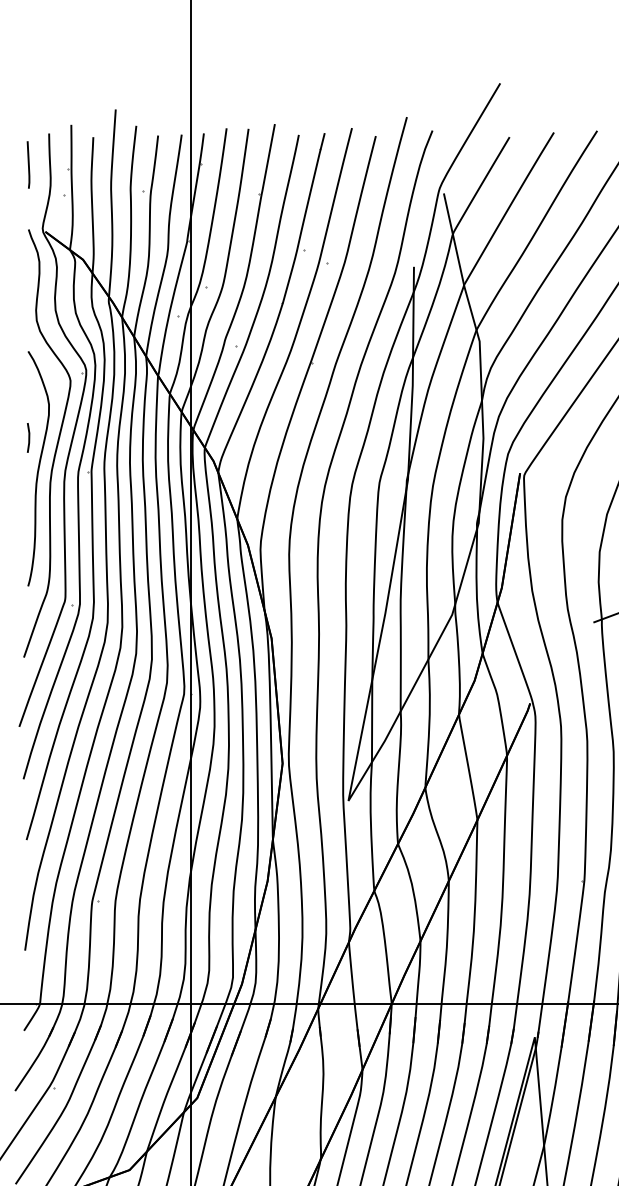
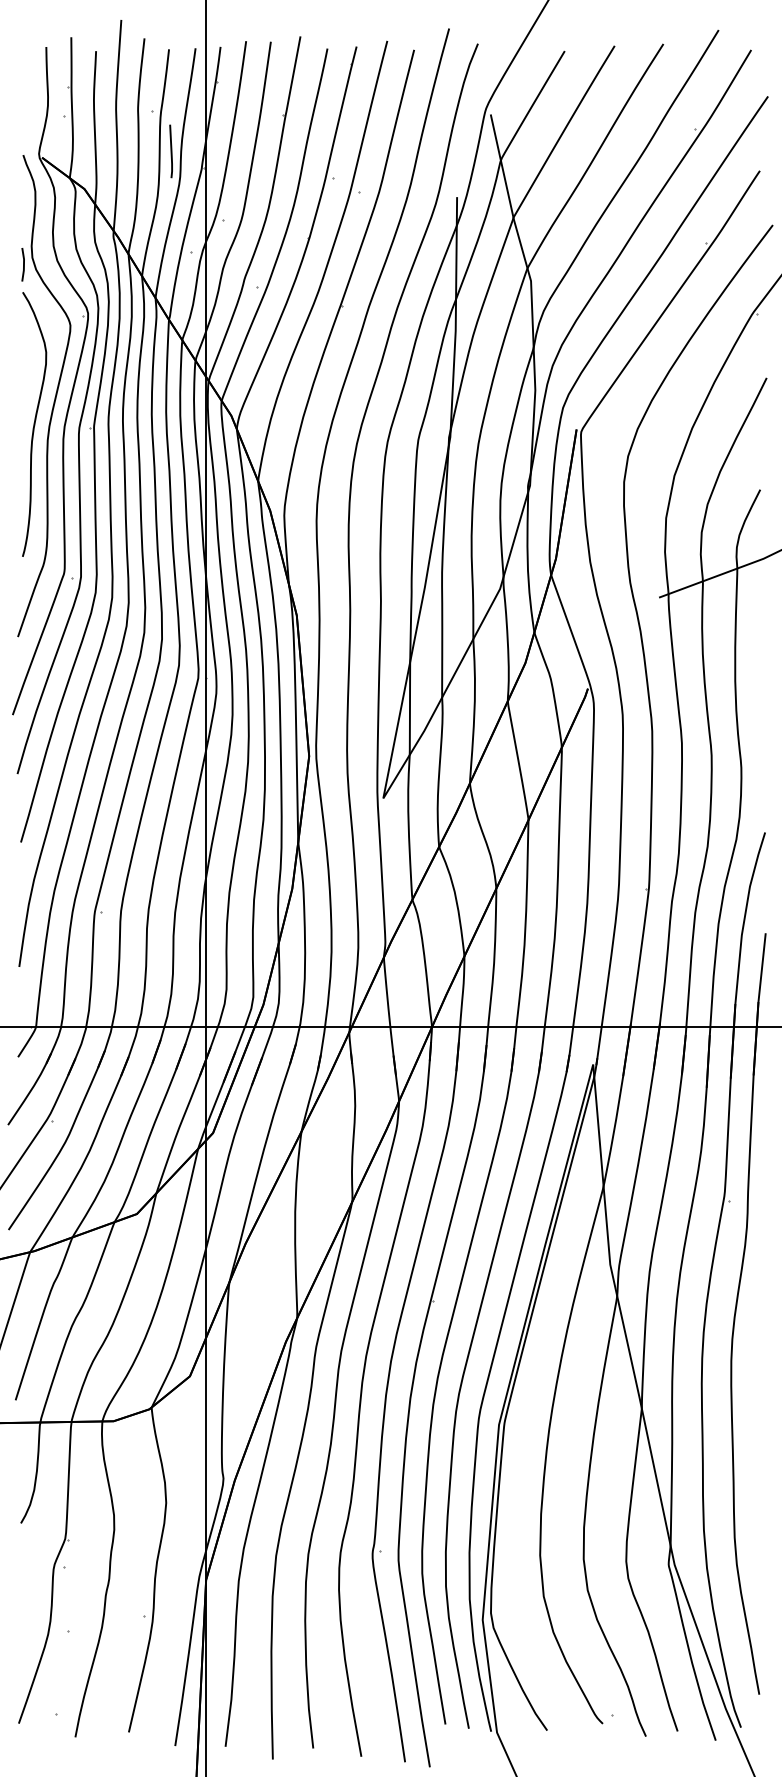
line: (27, 165) -> (170, 151), moved
line: (28, 437) -> (23, 264), moved

